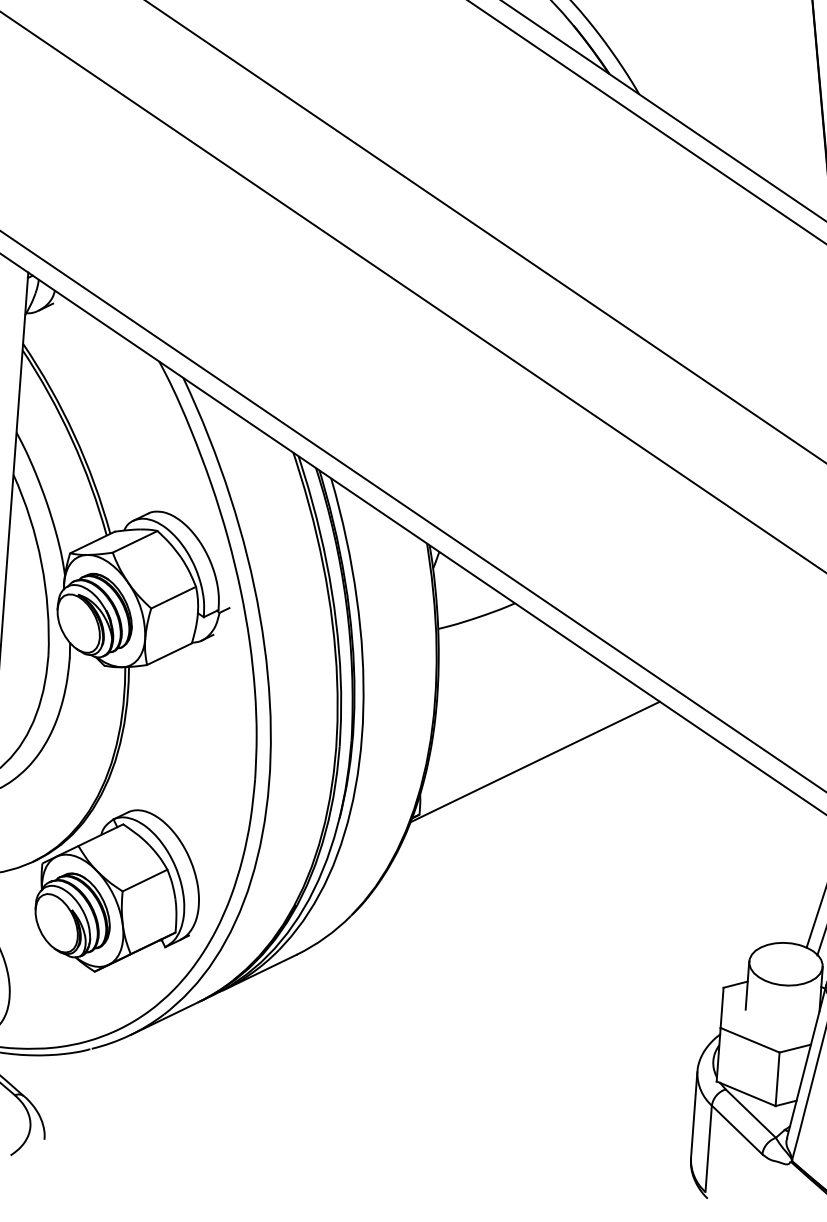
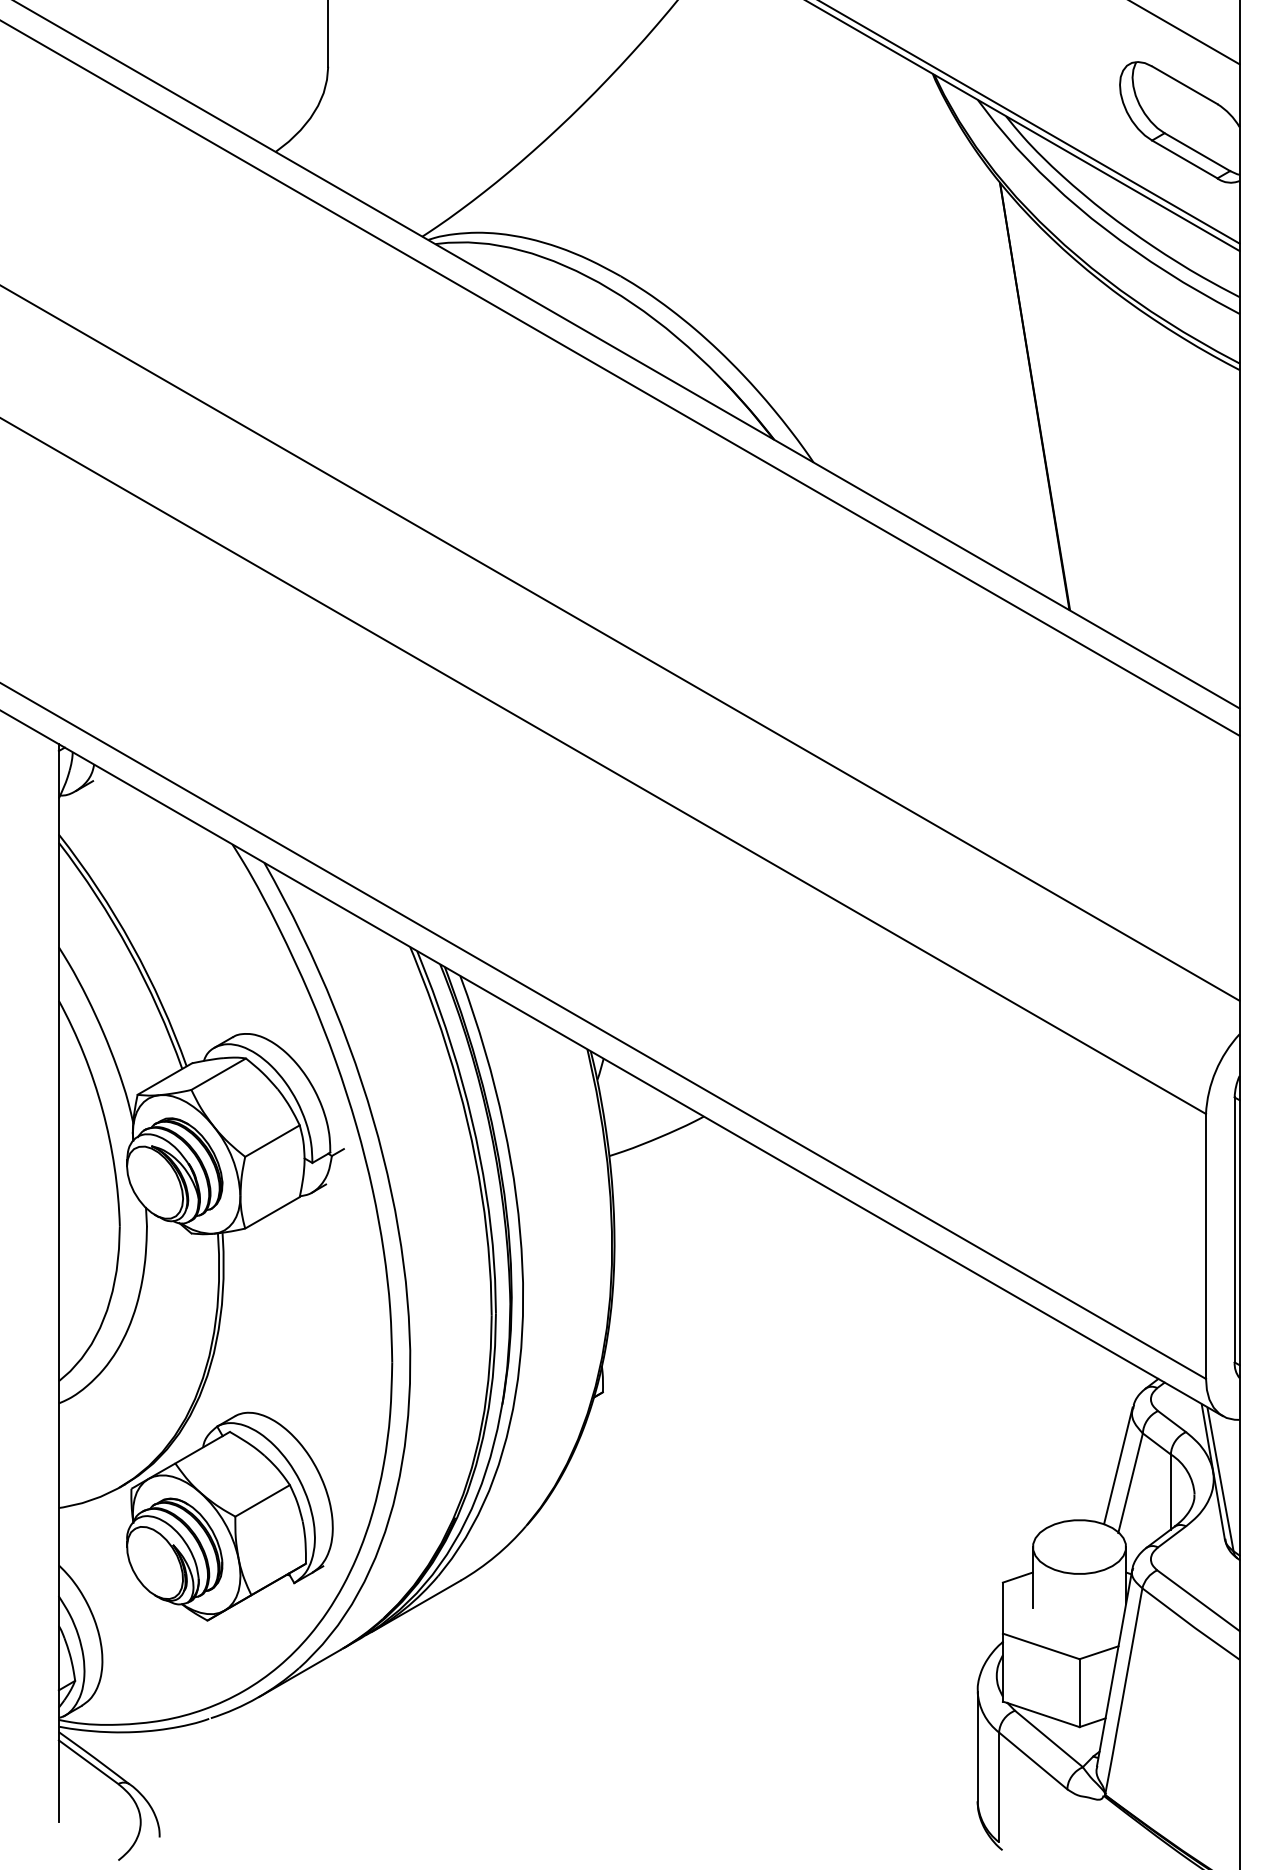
line: (534, 761) -> (743, 1314), removed

